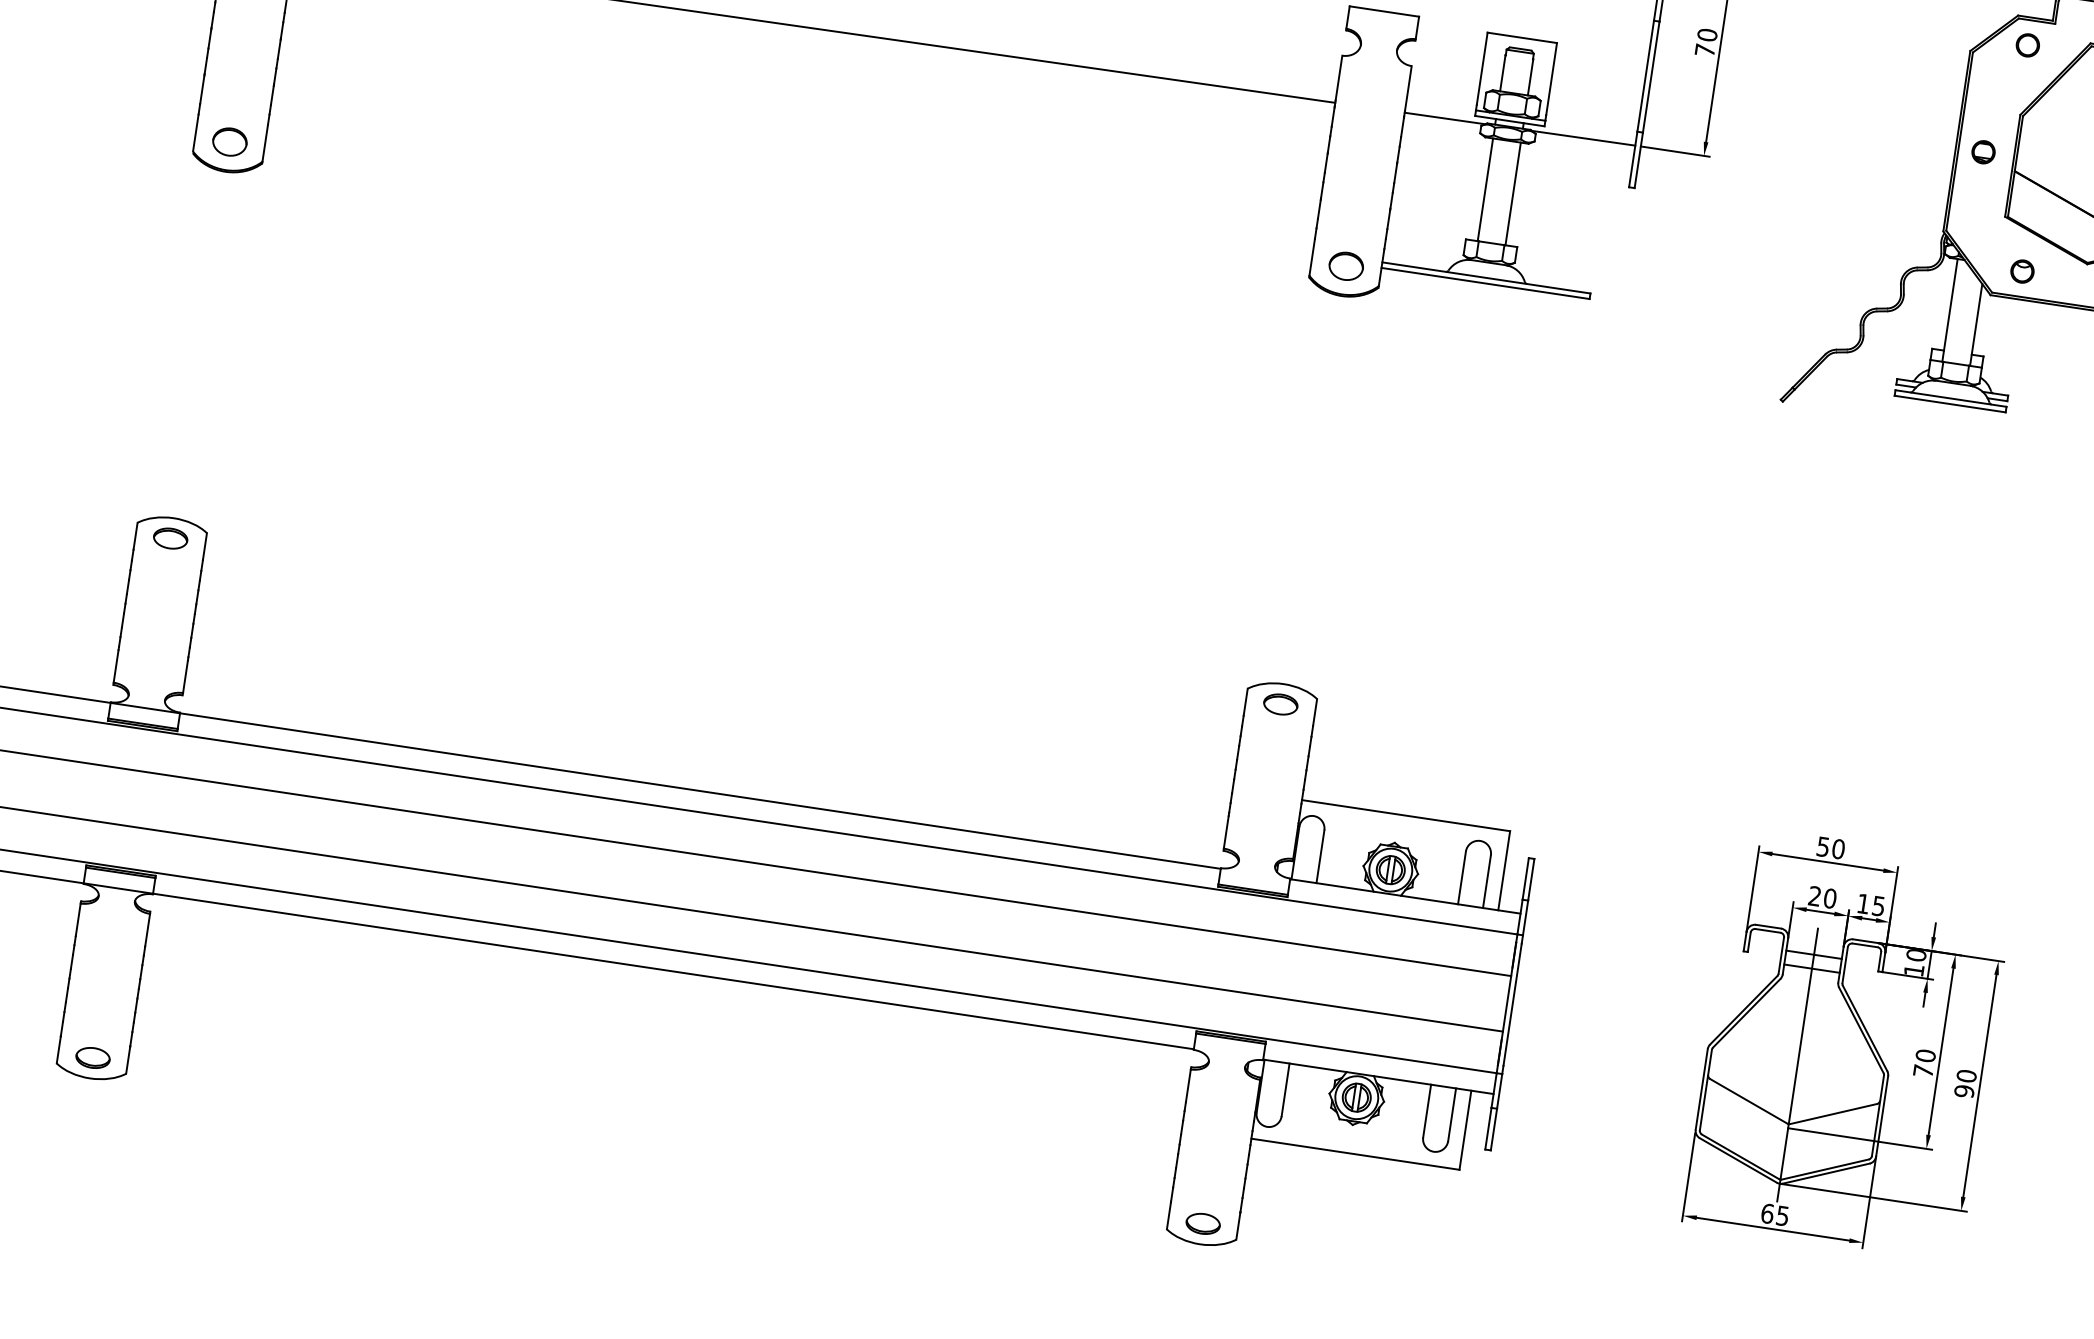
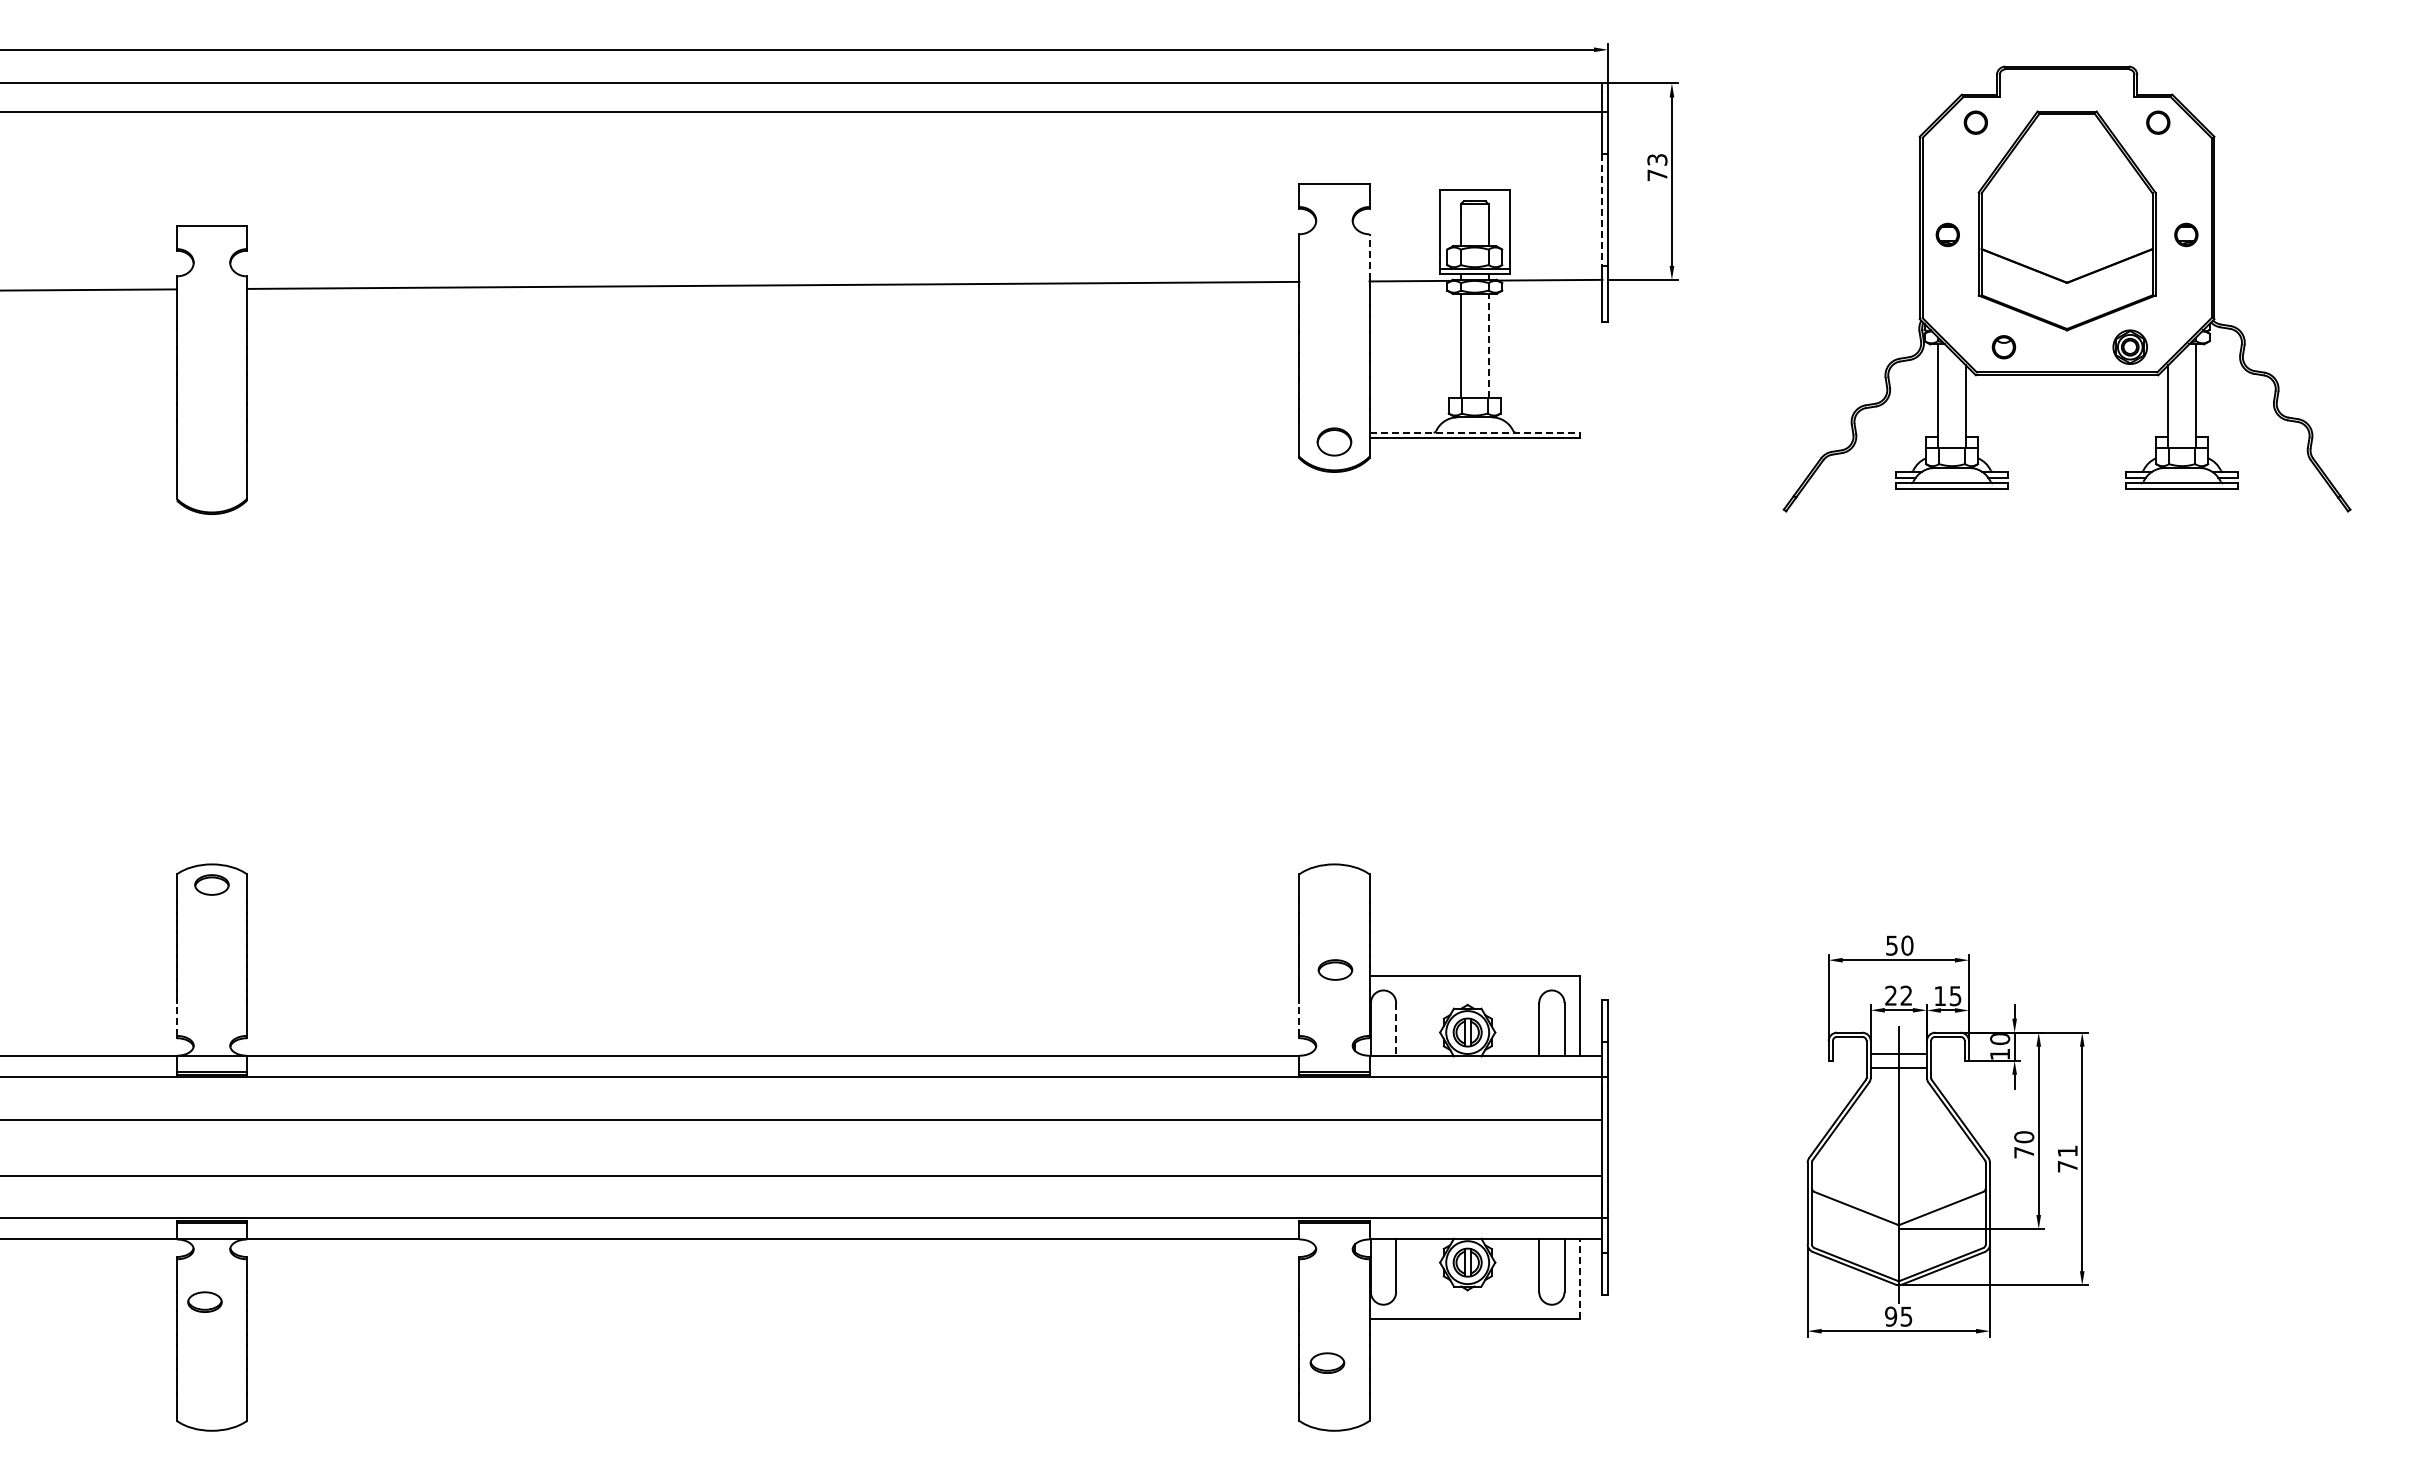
text: (1707, 34) -> (1657, 159), 70 -> 73
line: (1645, 77) -> (1602, 210), solid -> dashed
line: (1408, 88) -> (1369, 256), solid -> dashed
part: (229, 141) -> (211, 483), removed
line: (1512, 193) -> (1488, 345), solid -> dashed
line: (1487, 277) -> (1475, 432), solid -> dashed
line: (115, 665) -> (176, 1018), solid -> dashed
part: (1280, 704) -> (1335, 969), moved
line: (1226, 831) -> (1299, 1018), solid -> dashed
line: (1320, 856) -> (1396, 1029), solid -> dashed
text: (1830, 898) -> (1906, 995), 20 -> 22
part: (92, 1057) -> (204, 1301), moved
text: (1965, 1083) -> (2067, 1158), 90 -> 71
line: (1465, 1129) -> (1579, 1278), solid -> dashed
text: (1767, 1213) -> (1891, 1316), 65 -> 95
part: (1203, 1223) -> (1327, 1362), moved

